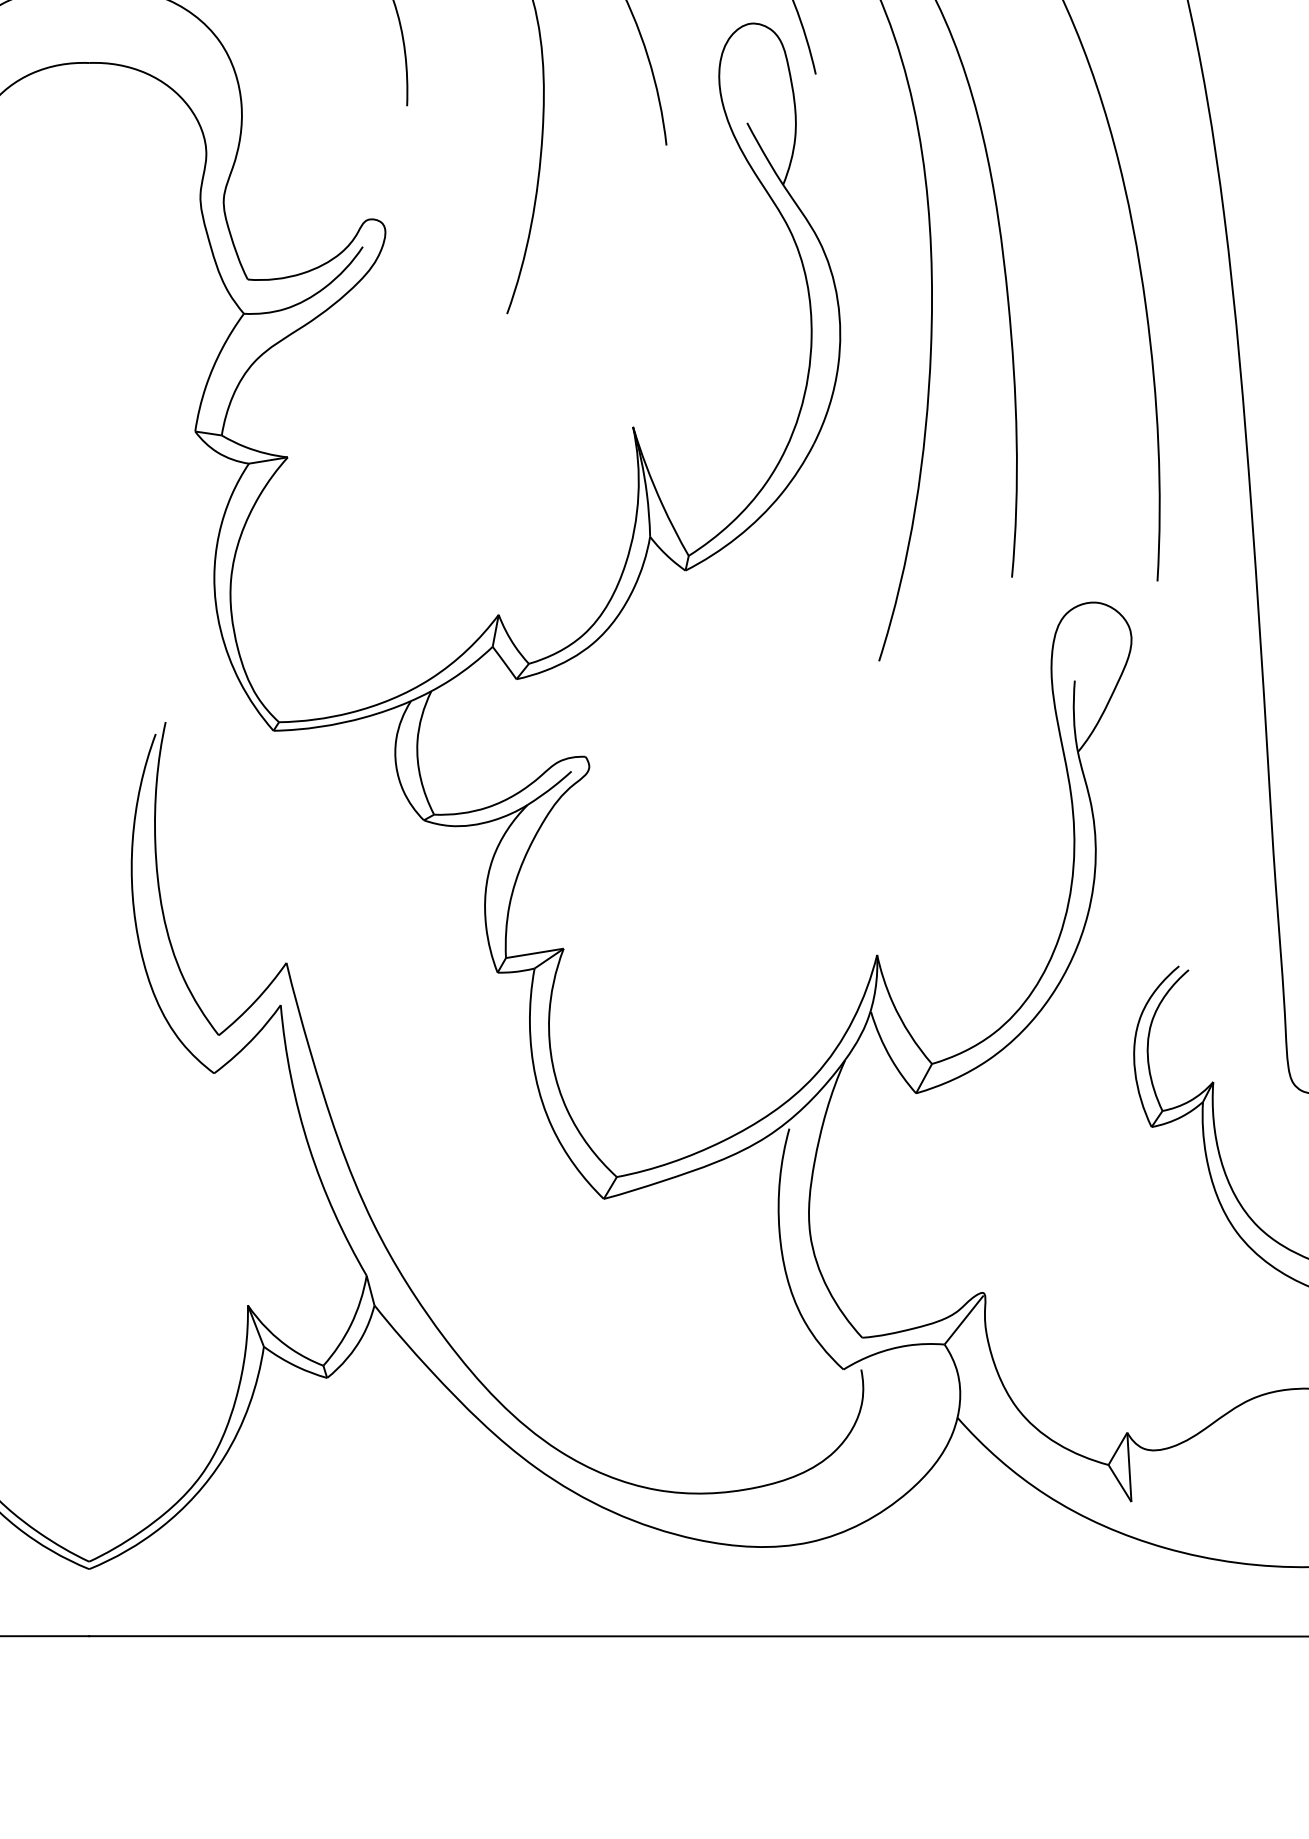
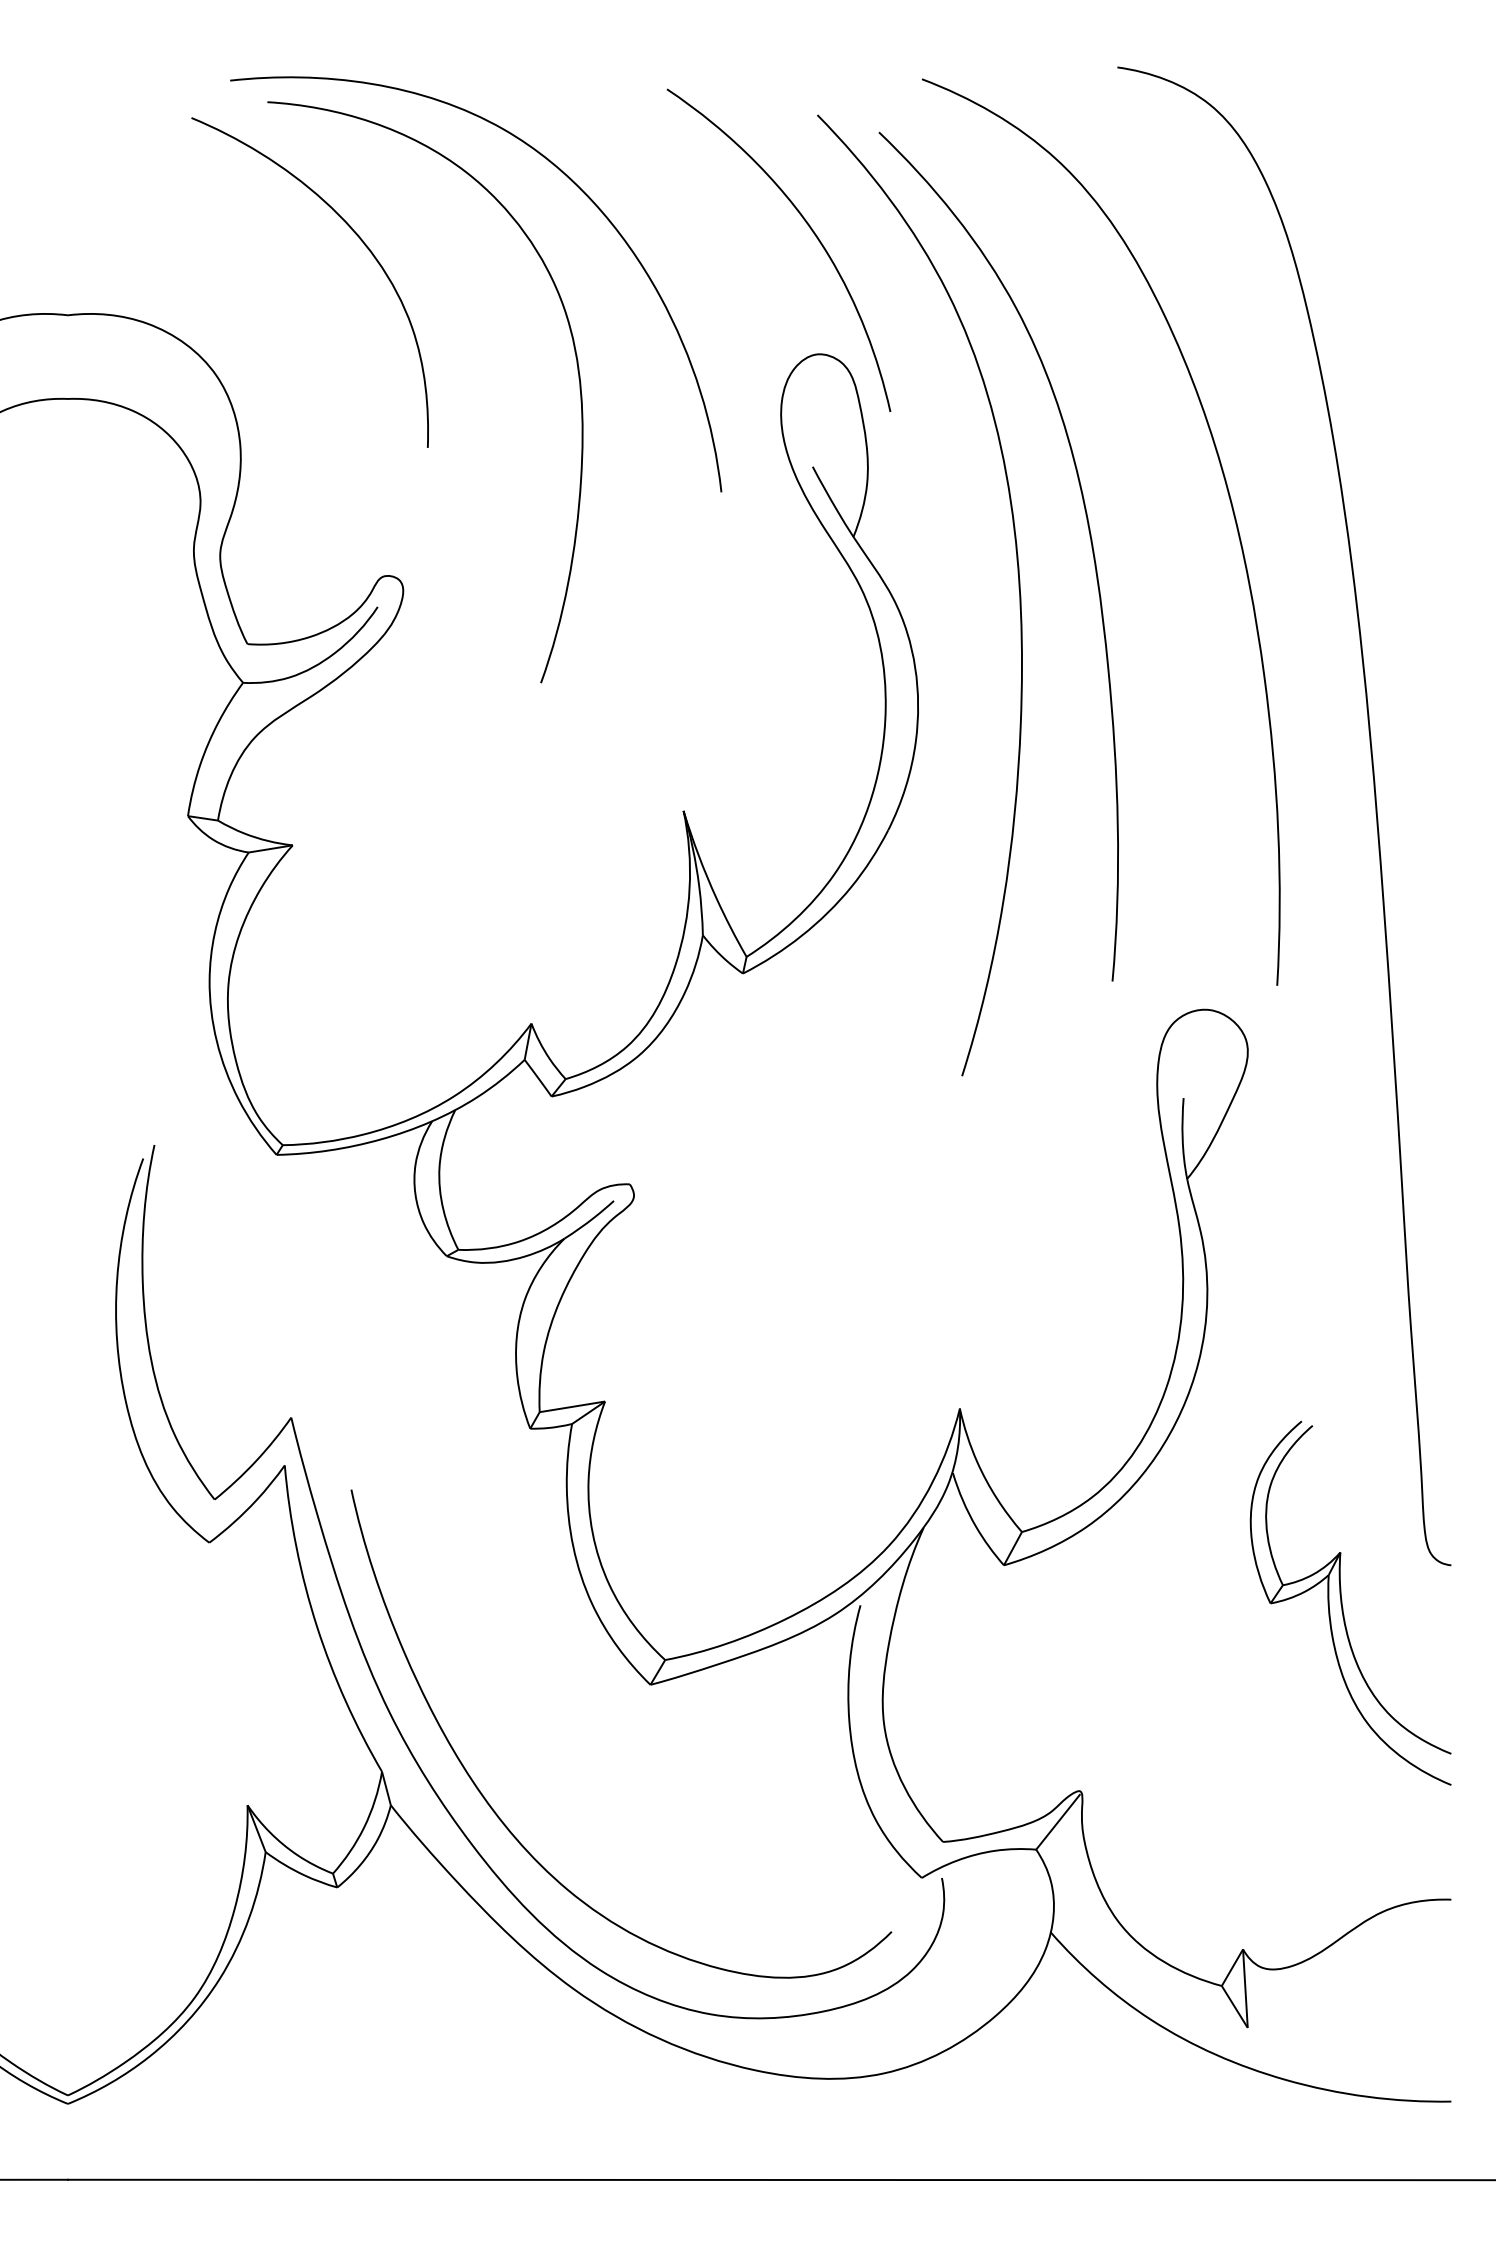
curve: (477, 1324) -> (507, 1826), added

